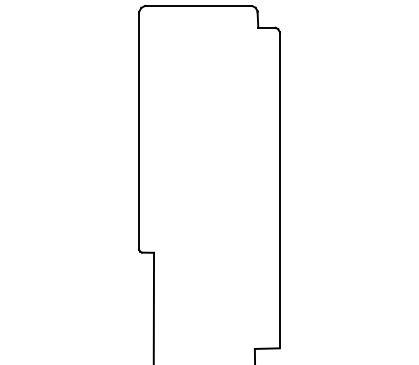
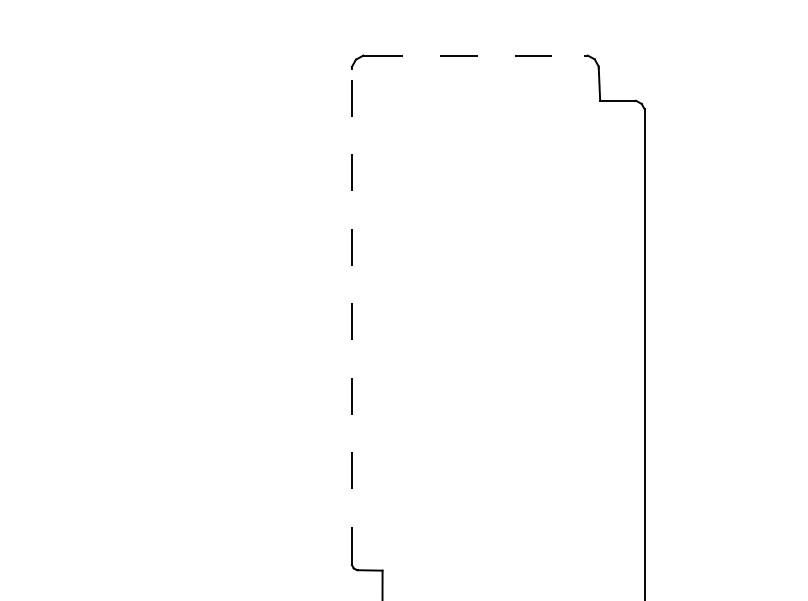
line: (198, 6) -> (475, 56), solid -> dashed
line: (139, 130) -> (352, 315), solid -> dashed

